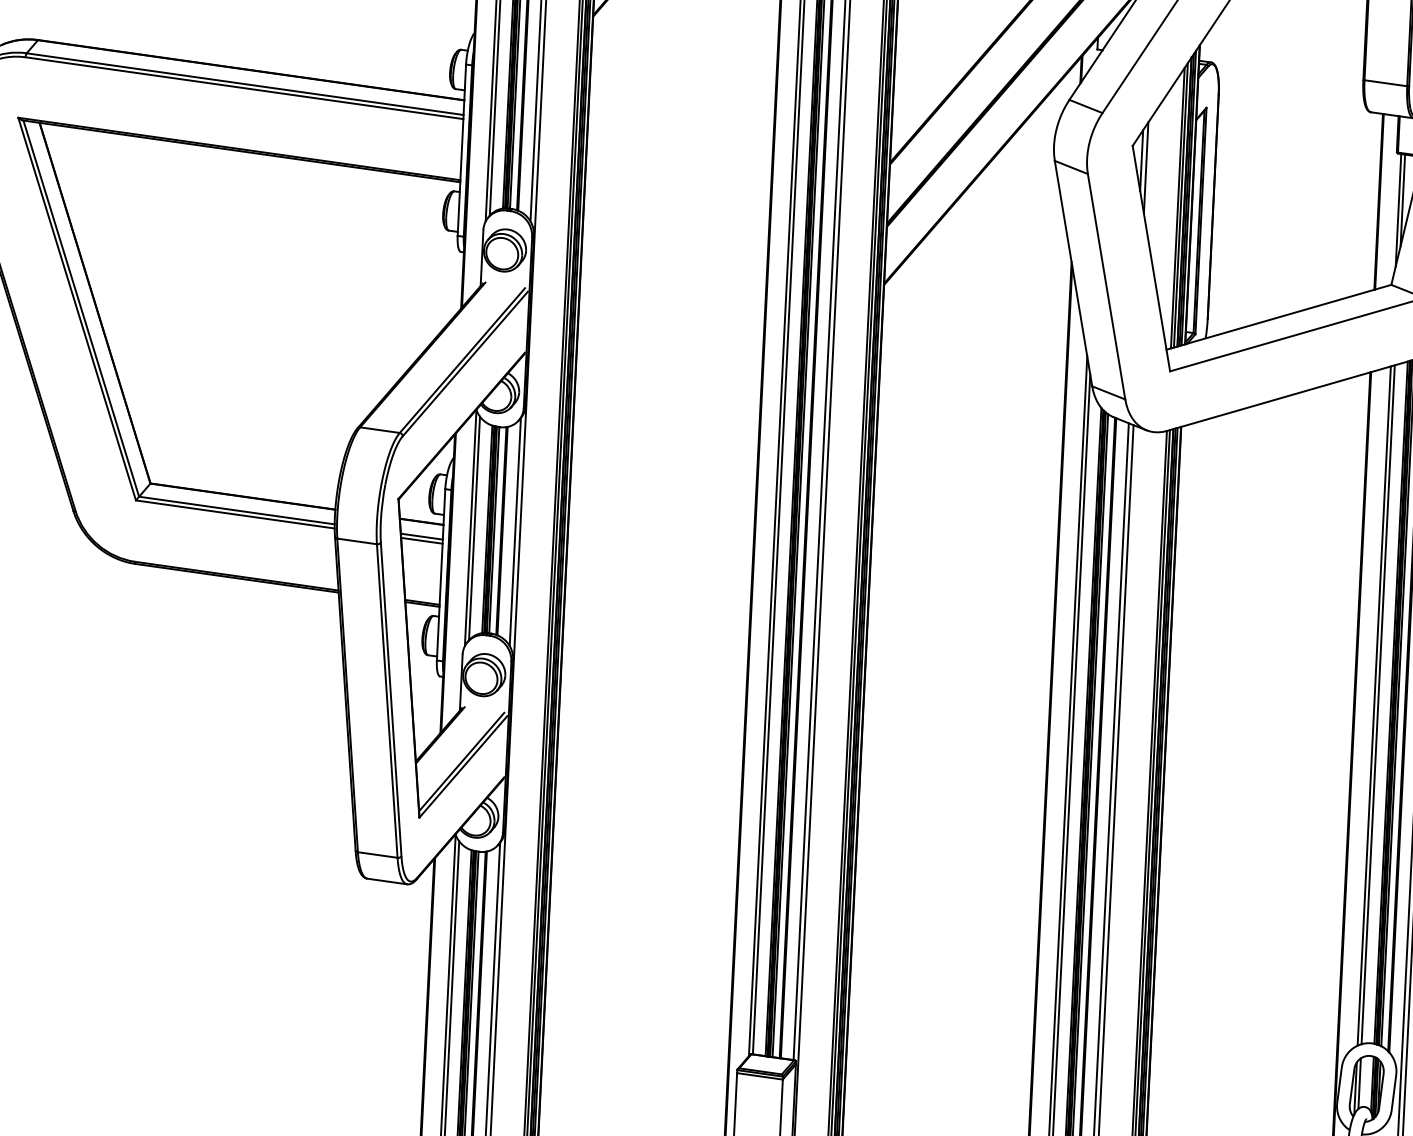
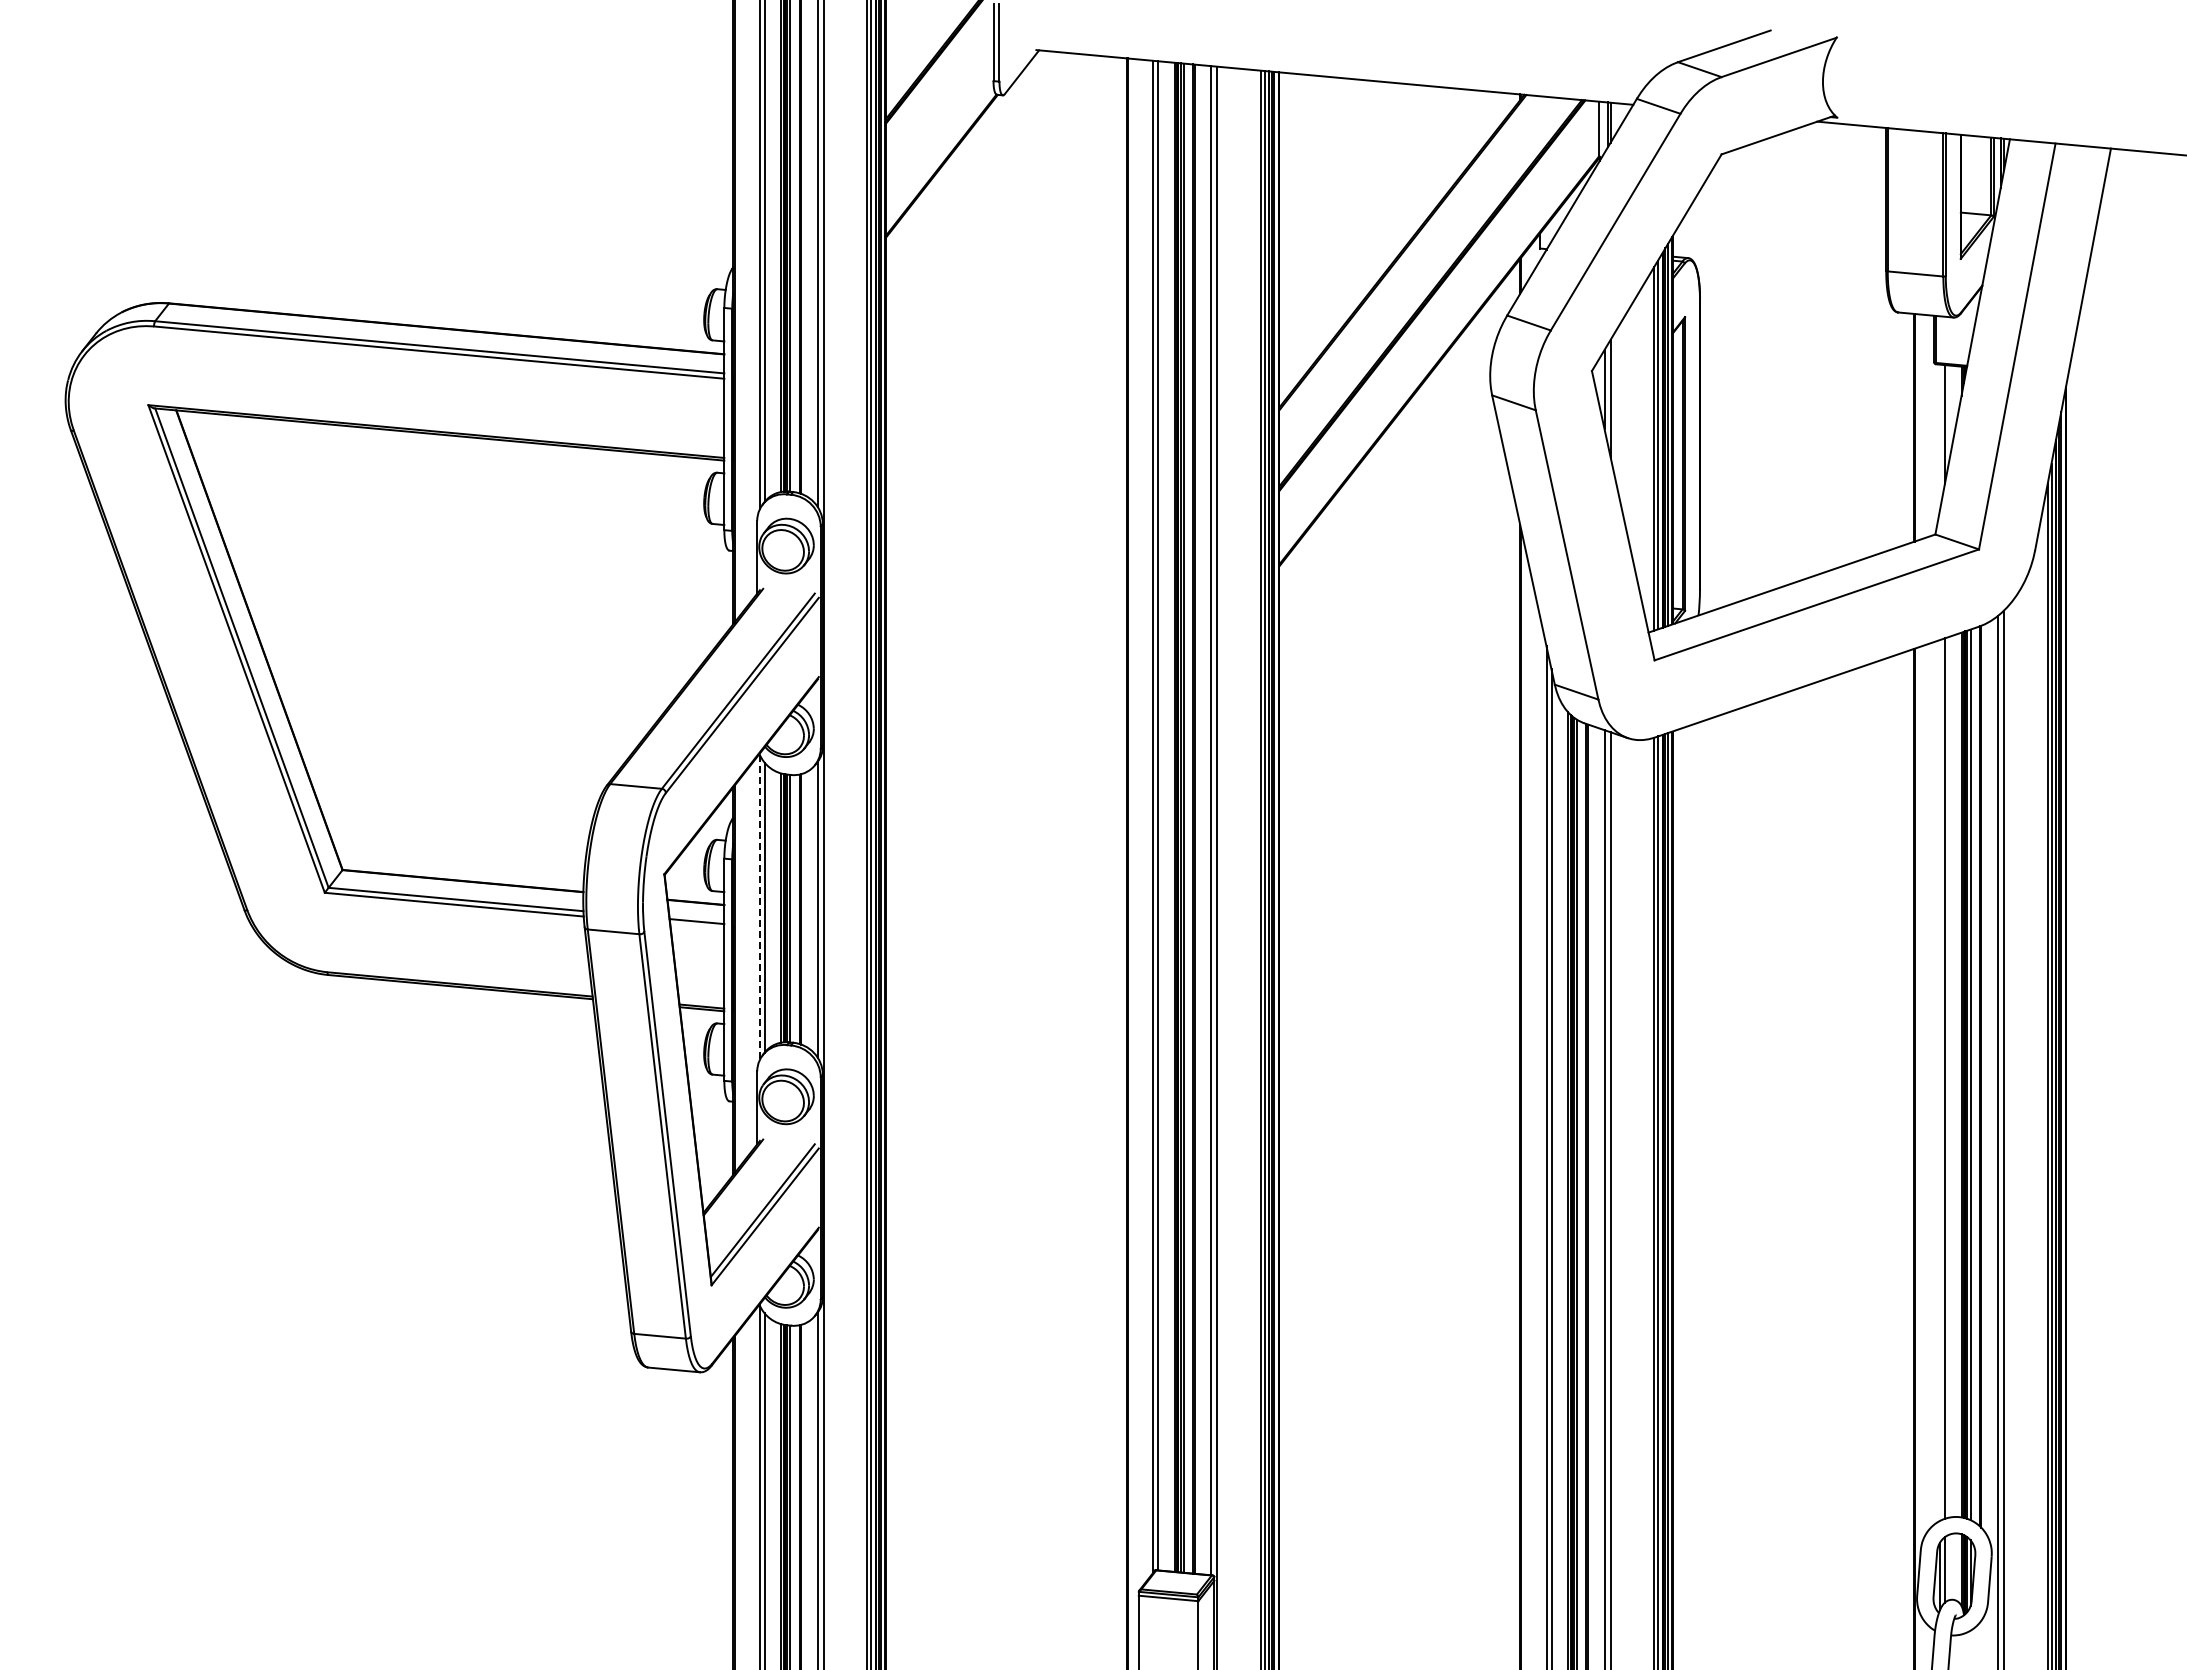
line: (1398, 210) -> (1939, 437), removed
line: (470, 528) -> (759, 907), solid -> dashed
line: (422, 540) -> (697, 926), removed
line: (1373, 706) -> (1939, 1080), removed

